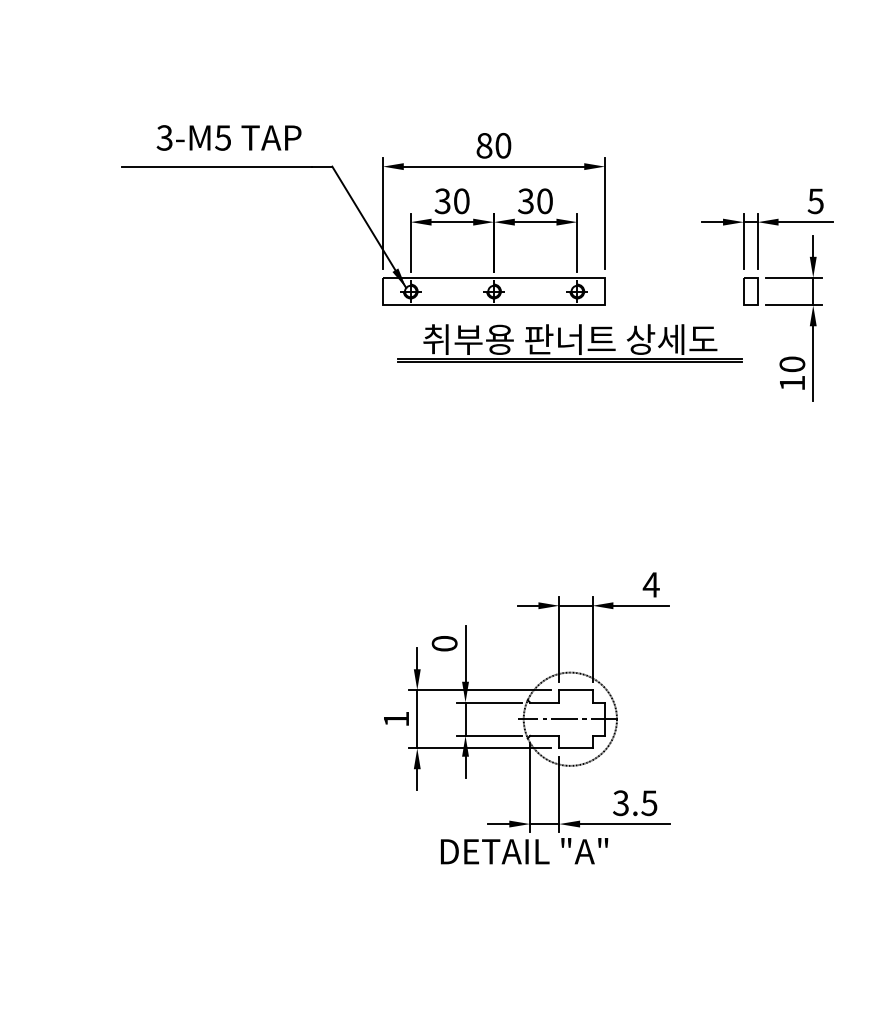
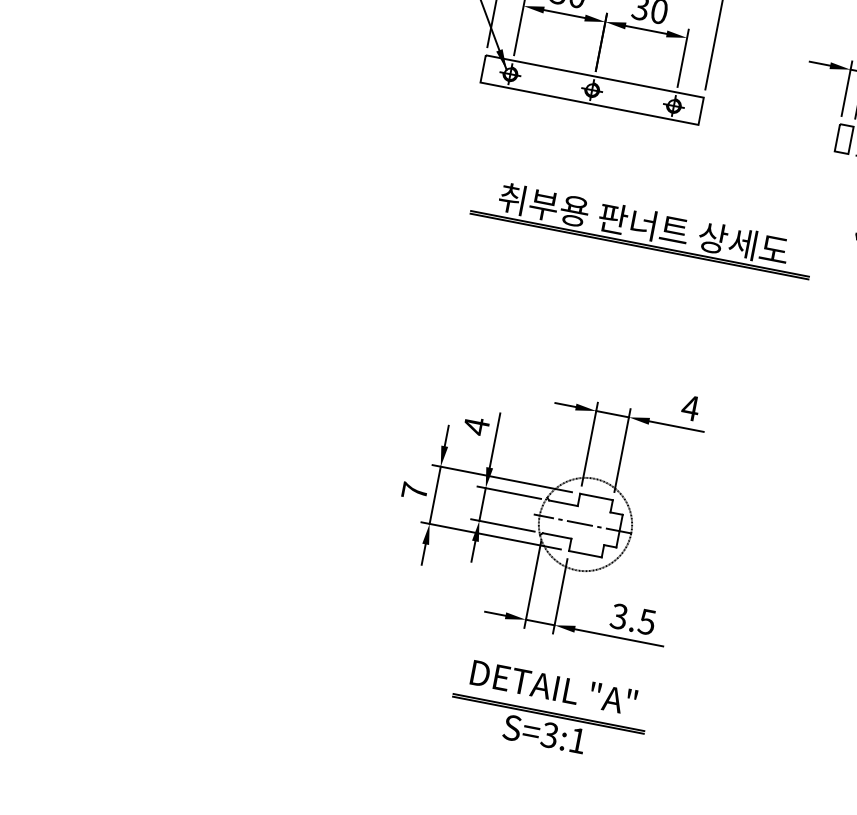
part: (569, 343) -> (642, 228), moved
text: (444, 643) -> (476, 426), 0 -> 4
text: (396, 718) -> (414, 490), 1 -> 7
text: (524, 851) -> (553, 687), moved
part: (570, 927) -> (545, 728), added

